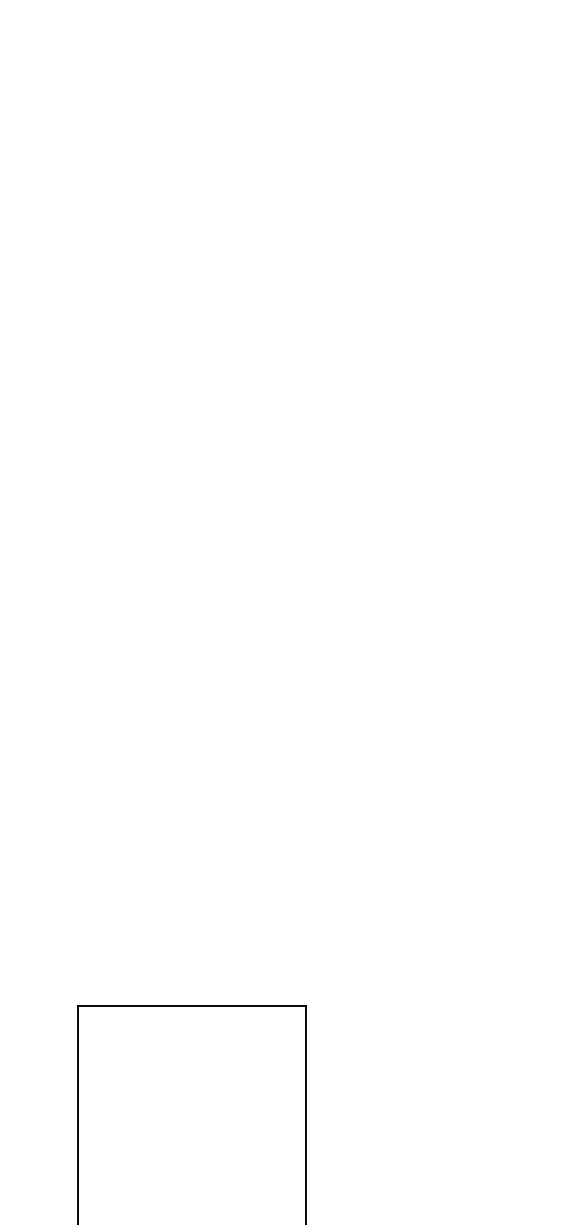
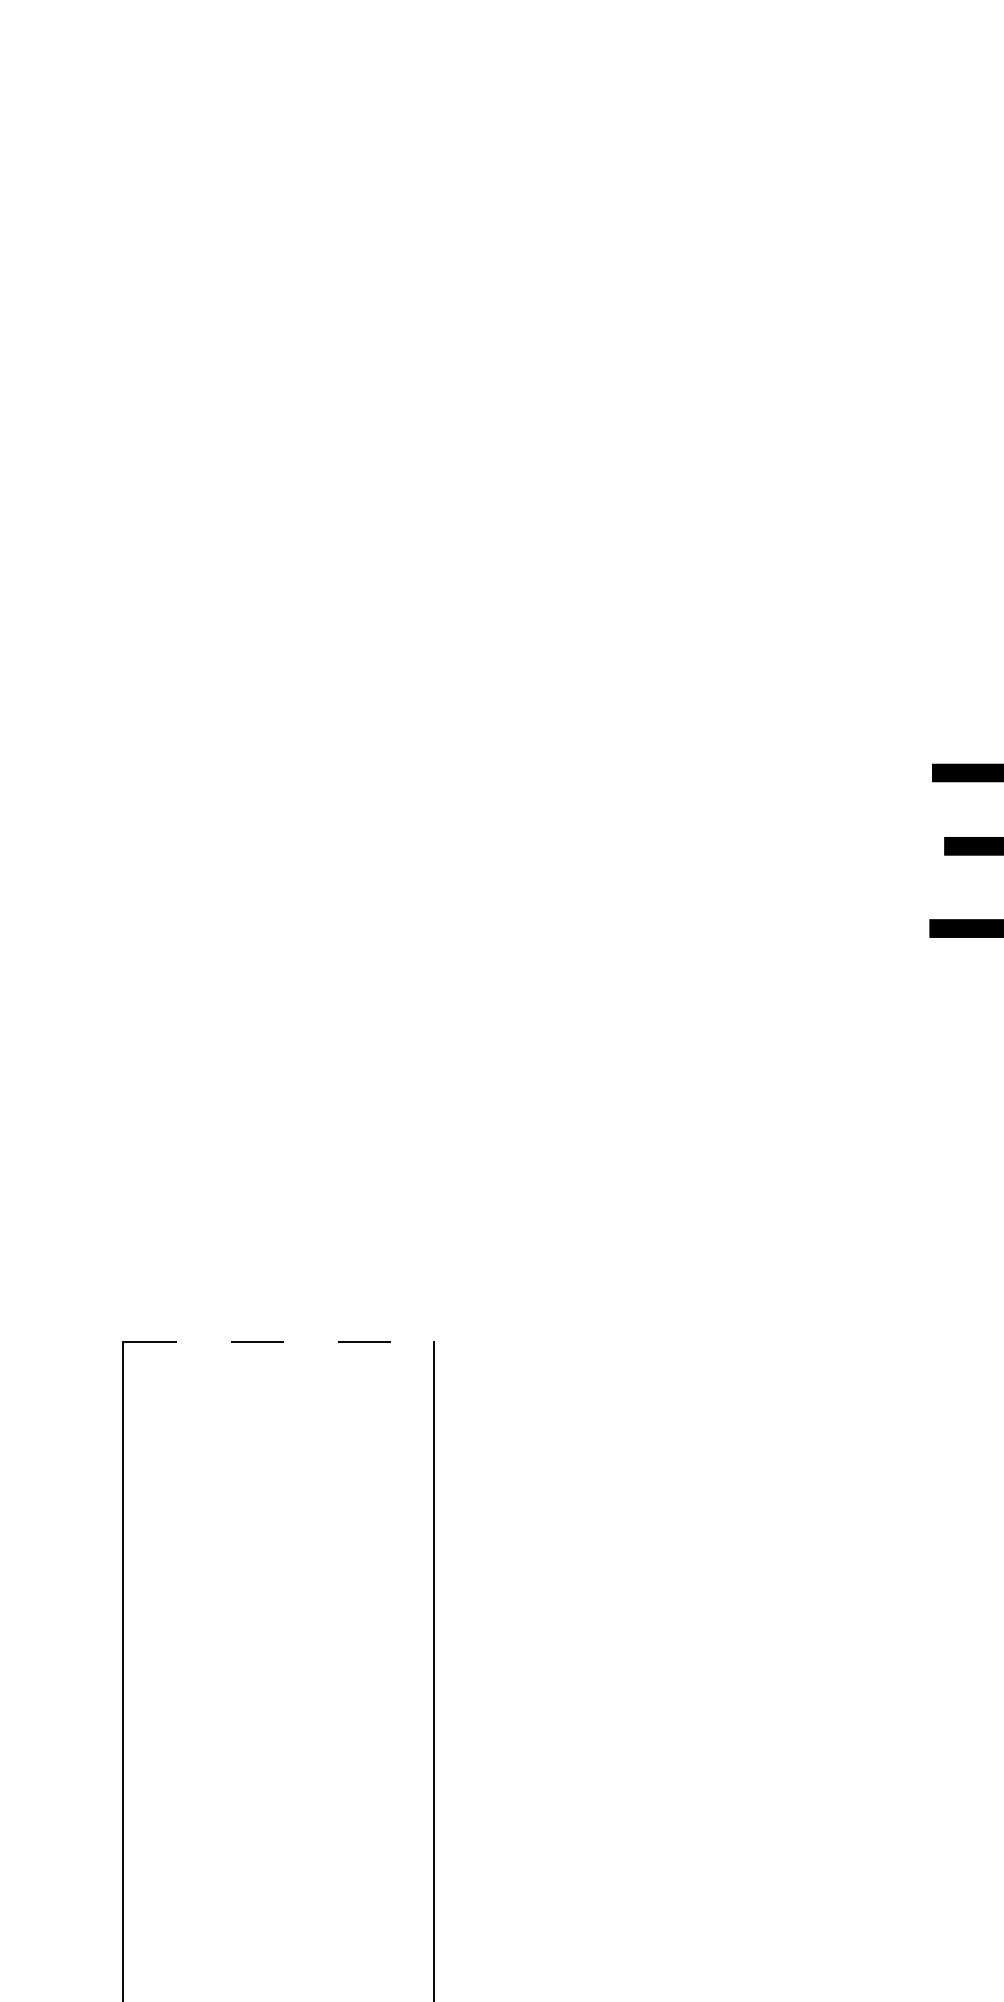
line: (192, 1006) -> (279, 1341), solid -> dashed

